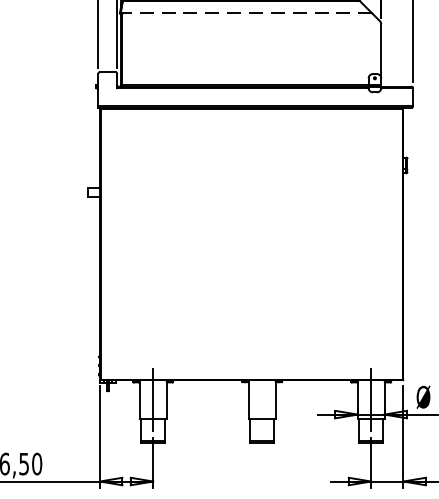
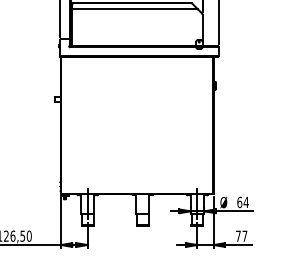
line: (248, 13) -> (135, 9), dashed -> solid

